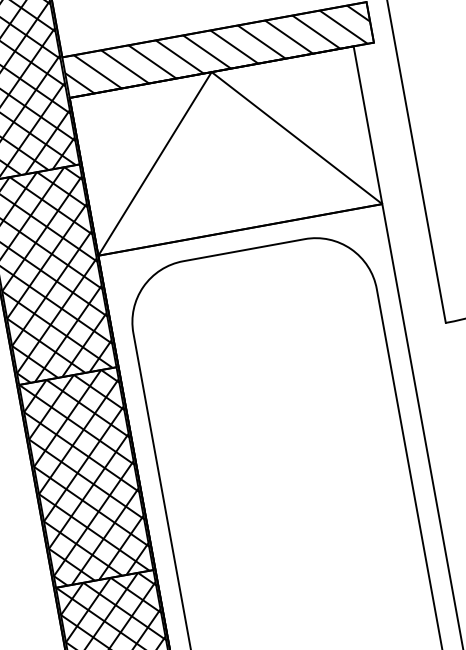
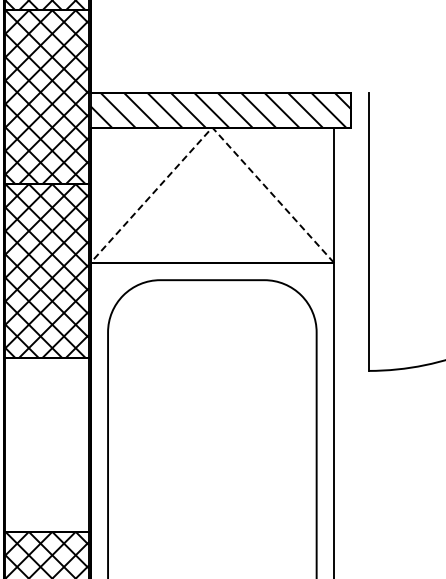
line: (211, 72) -> (212, 127), solid -> dashed
hatch: (85, 477) -> (46, 444), removed

